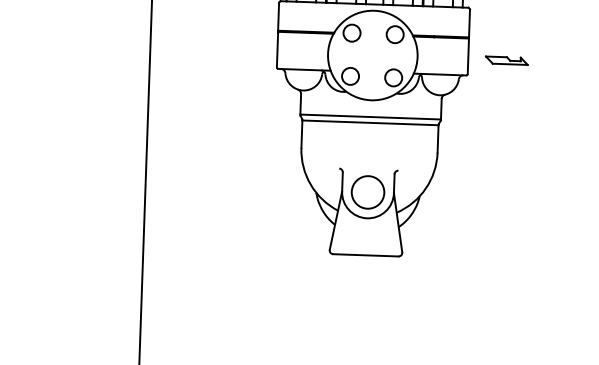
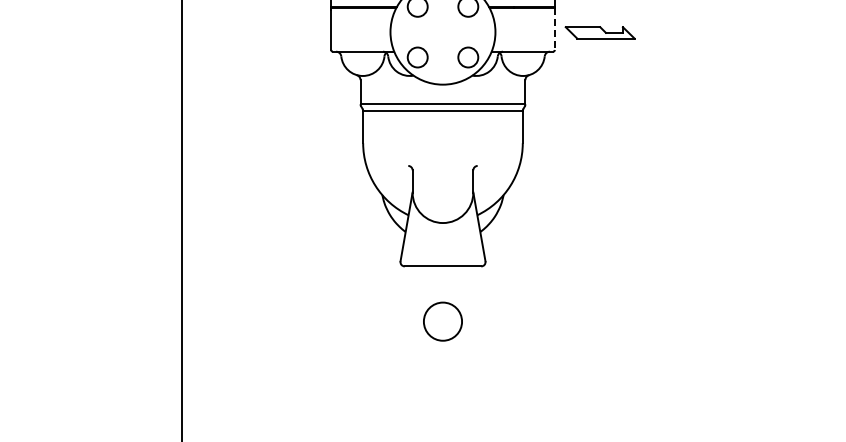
line: (468, 56) -> (554, 29), solid -> dashed
part: (506, 60) -> (599, 32), size x1.4
circle: (367, 192) -> (442, 321), moved

